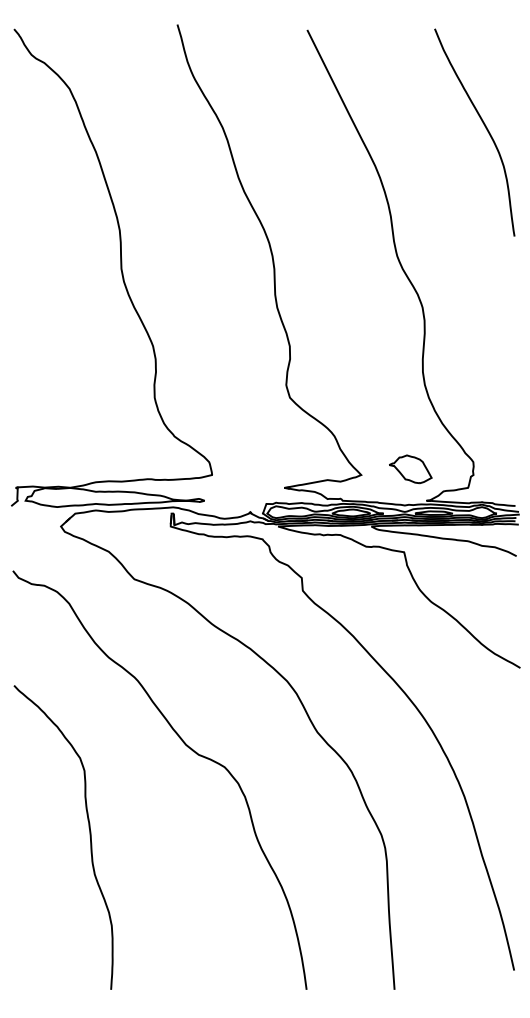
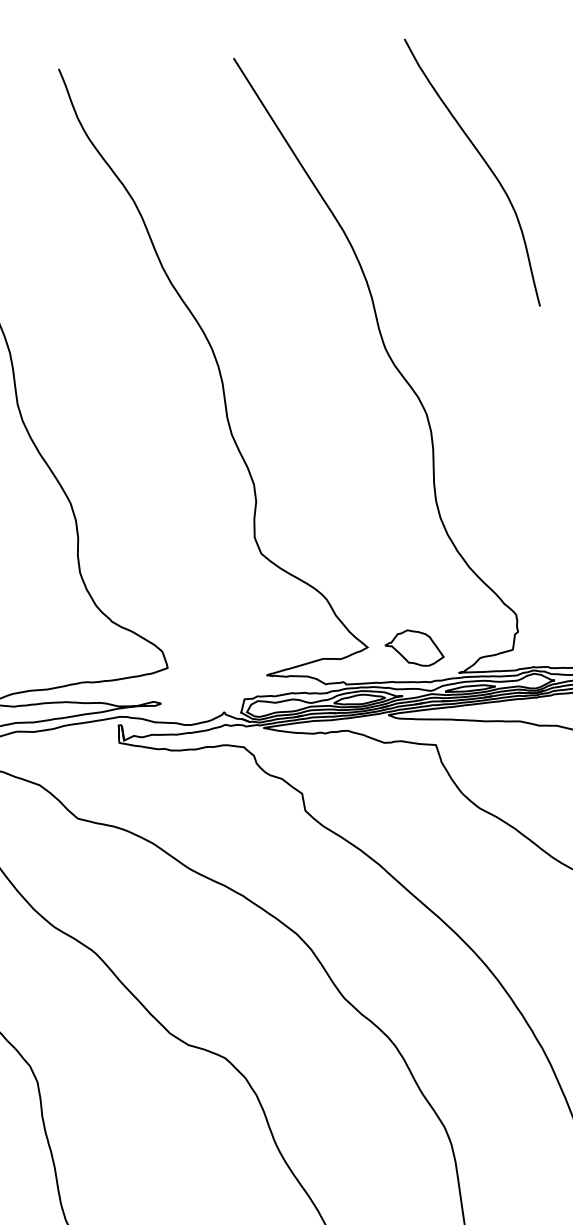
part: (410, 469) -> (414, 648), moved

